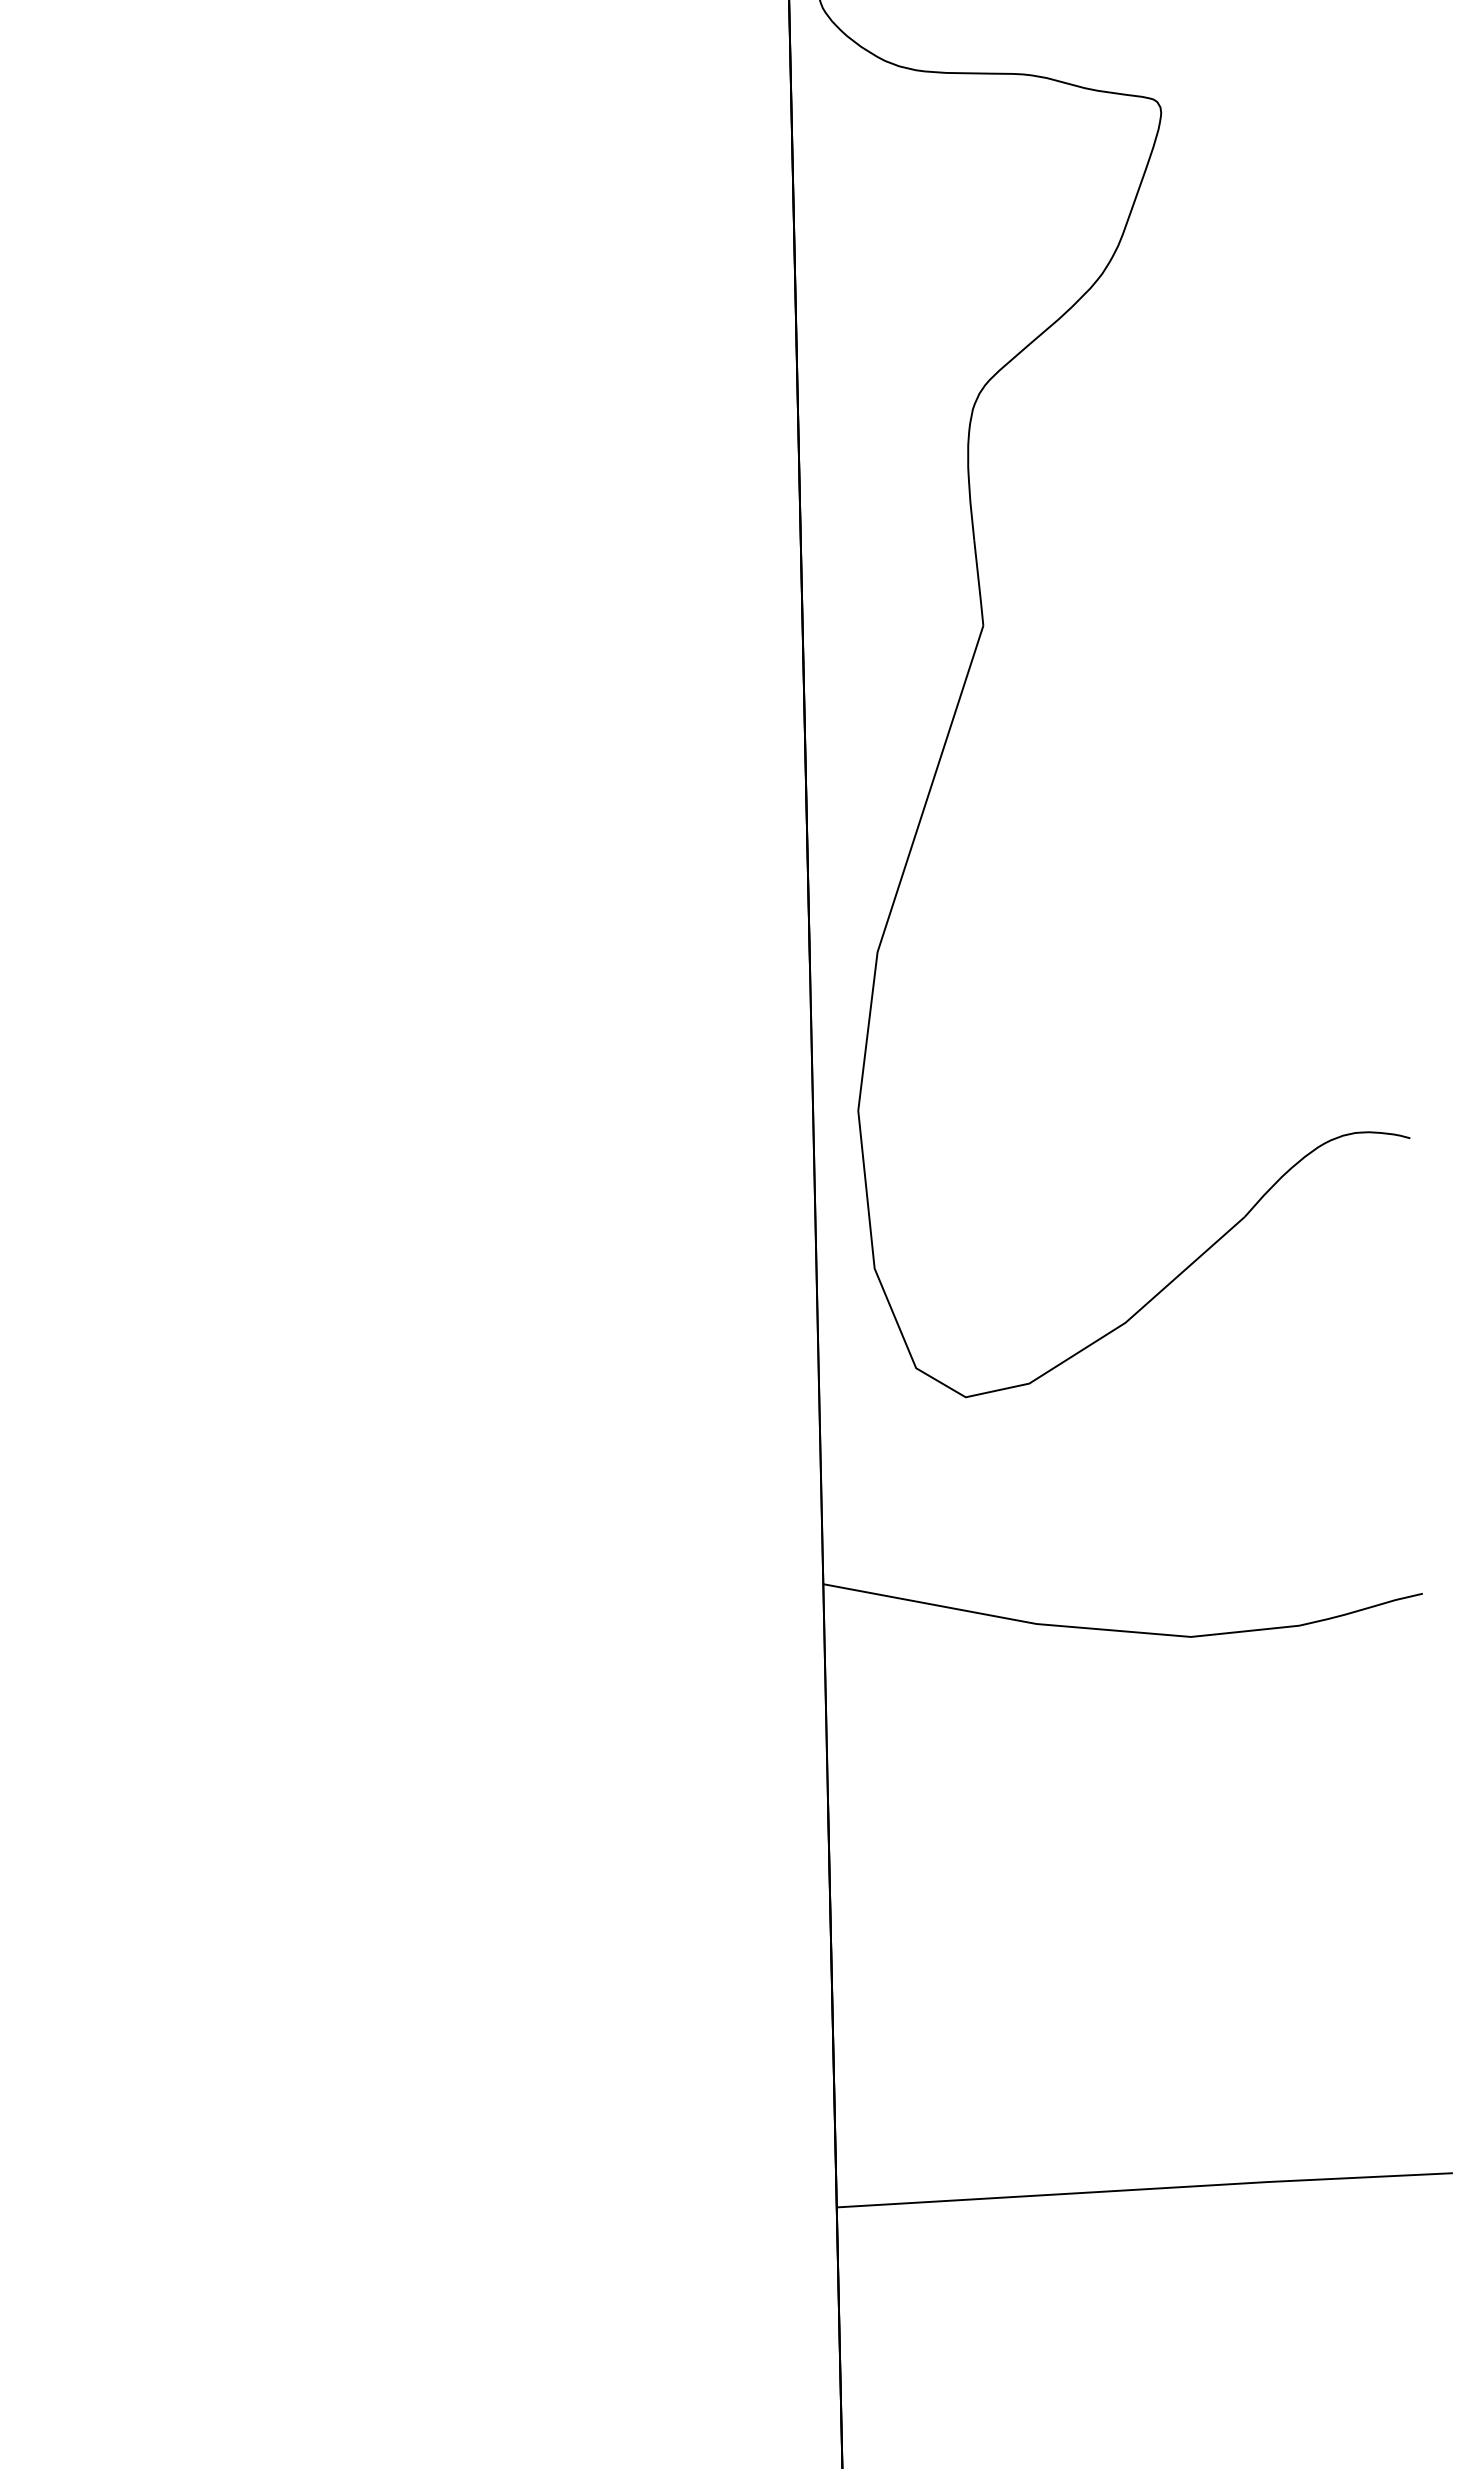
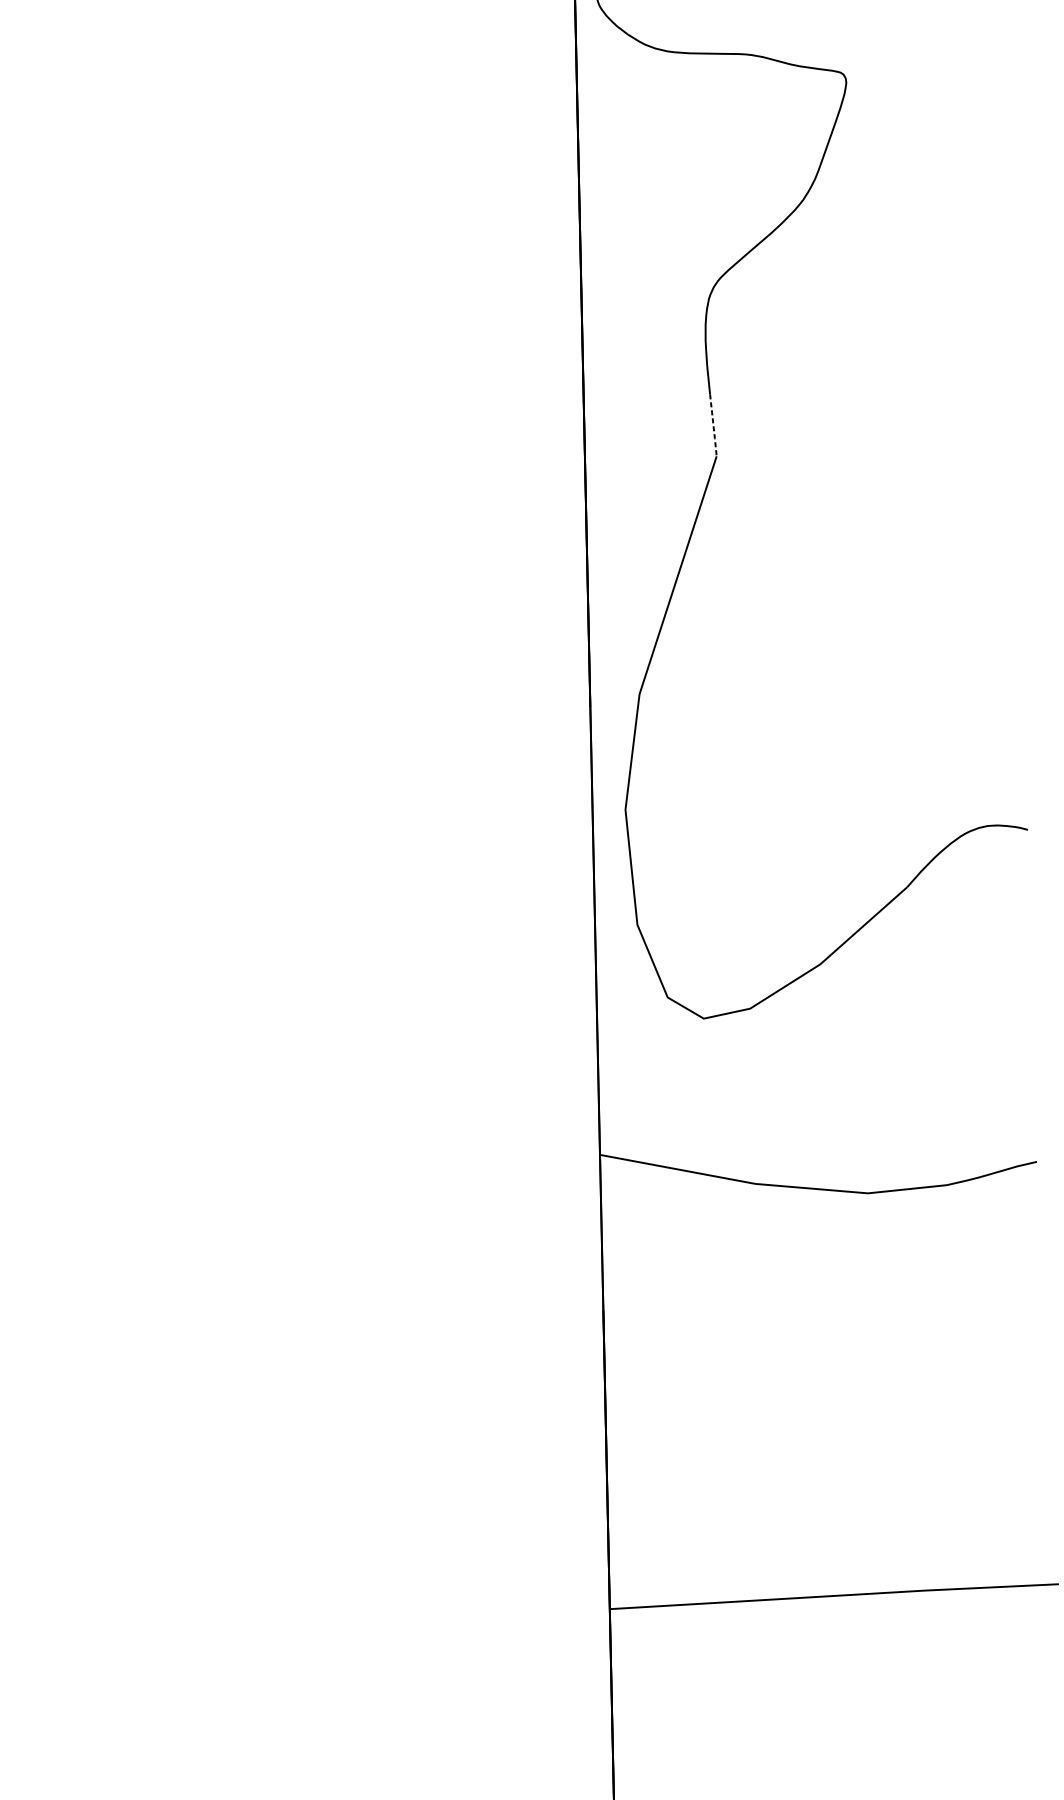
line: (979, 584) -> (713, 426), solid -> dashed

